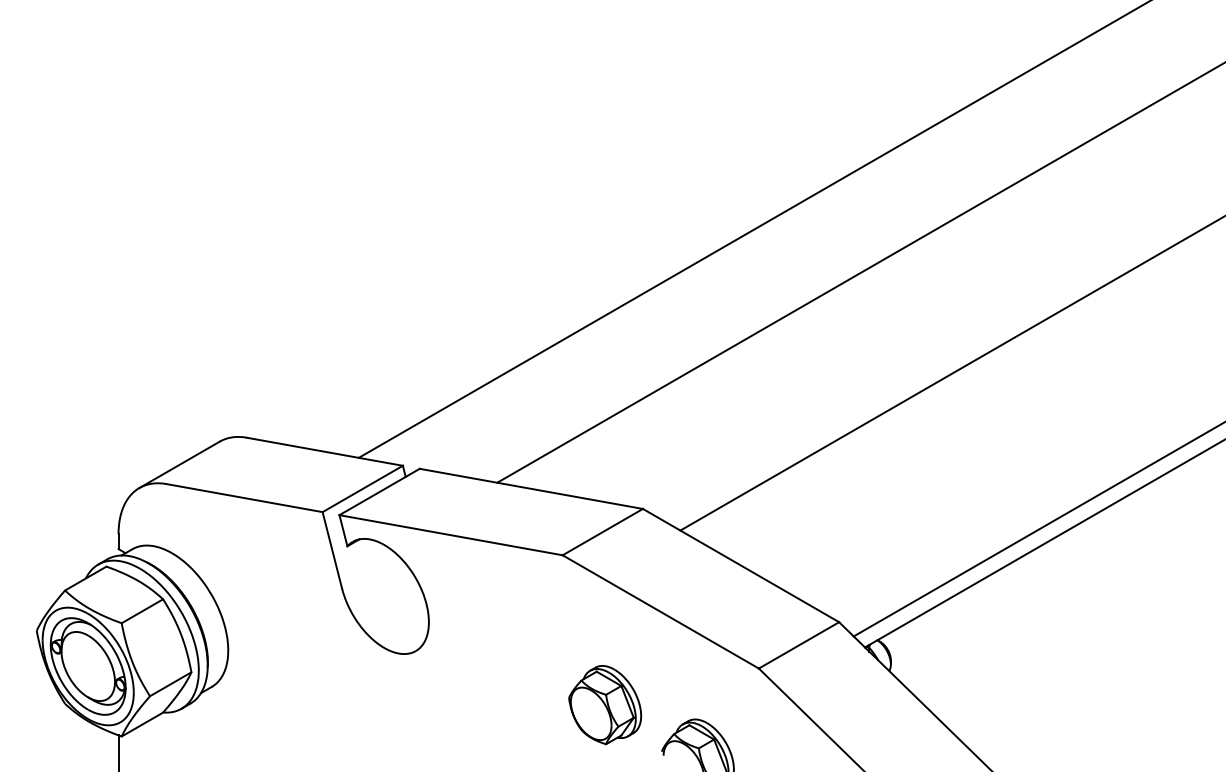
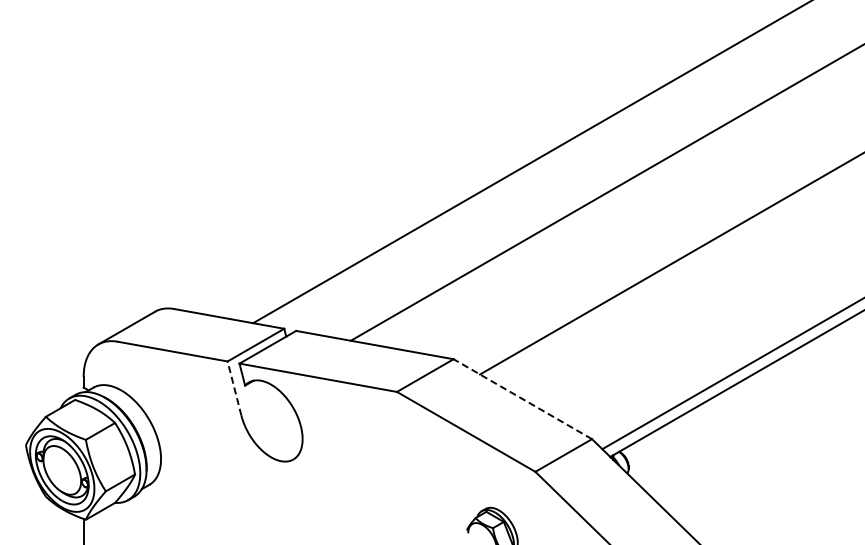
line: (332, 550) -> (234, 388), solid -> dashed
line: (740, 566) -> (522, 399), solid -> dashed
part: (604, 704) -> (426, 497), removed

